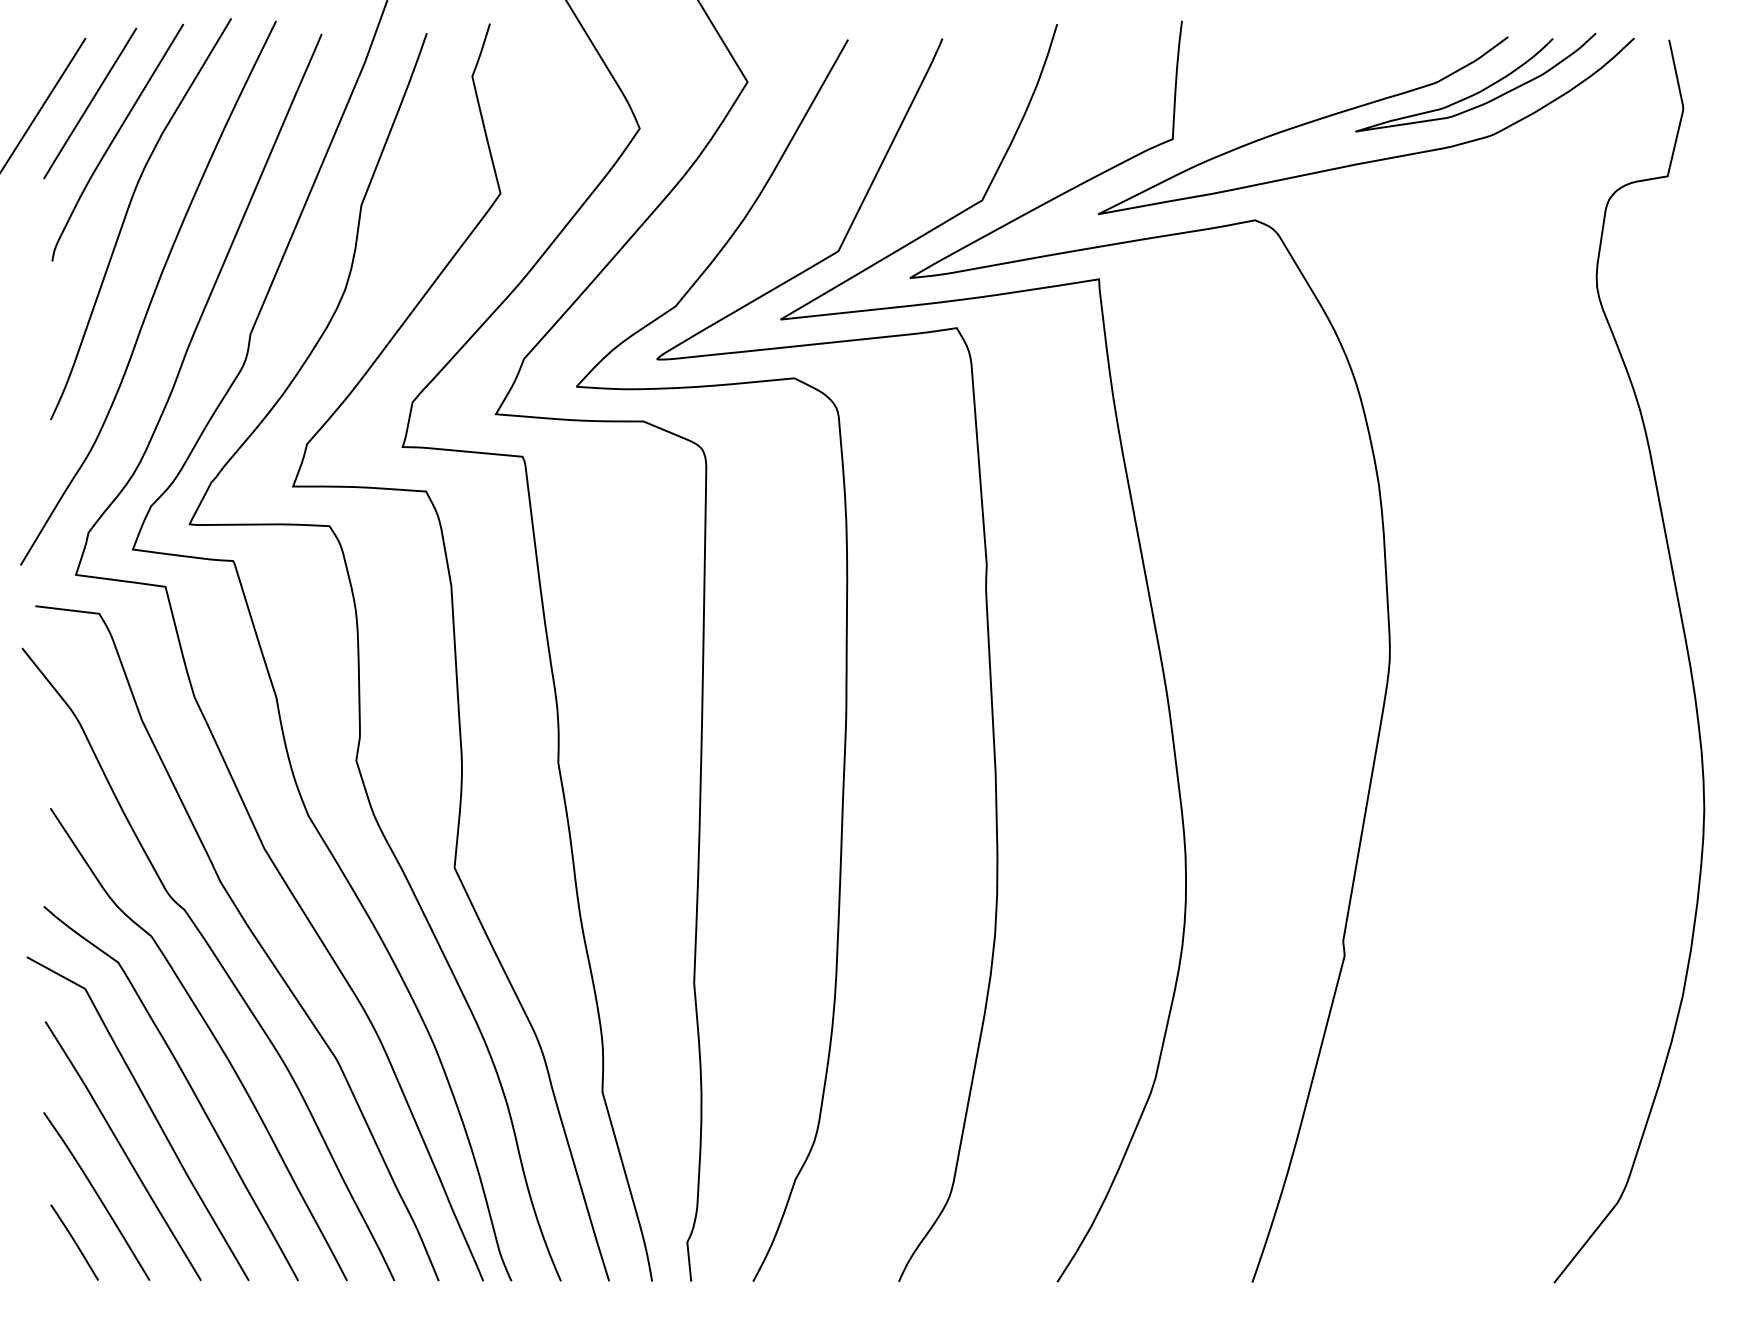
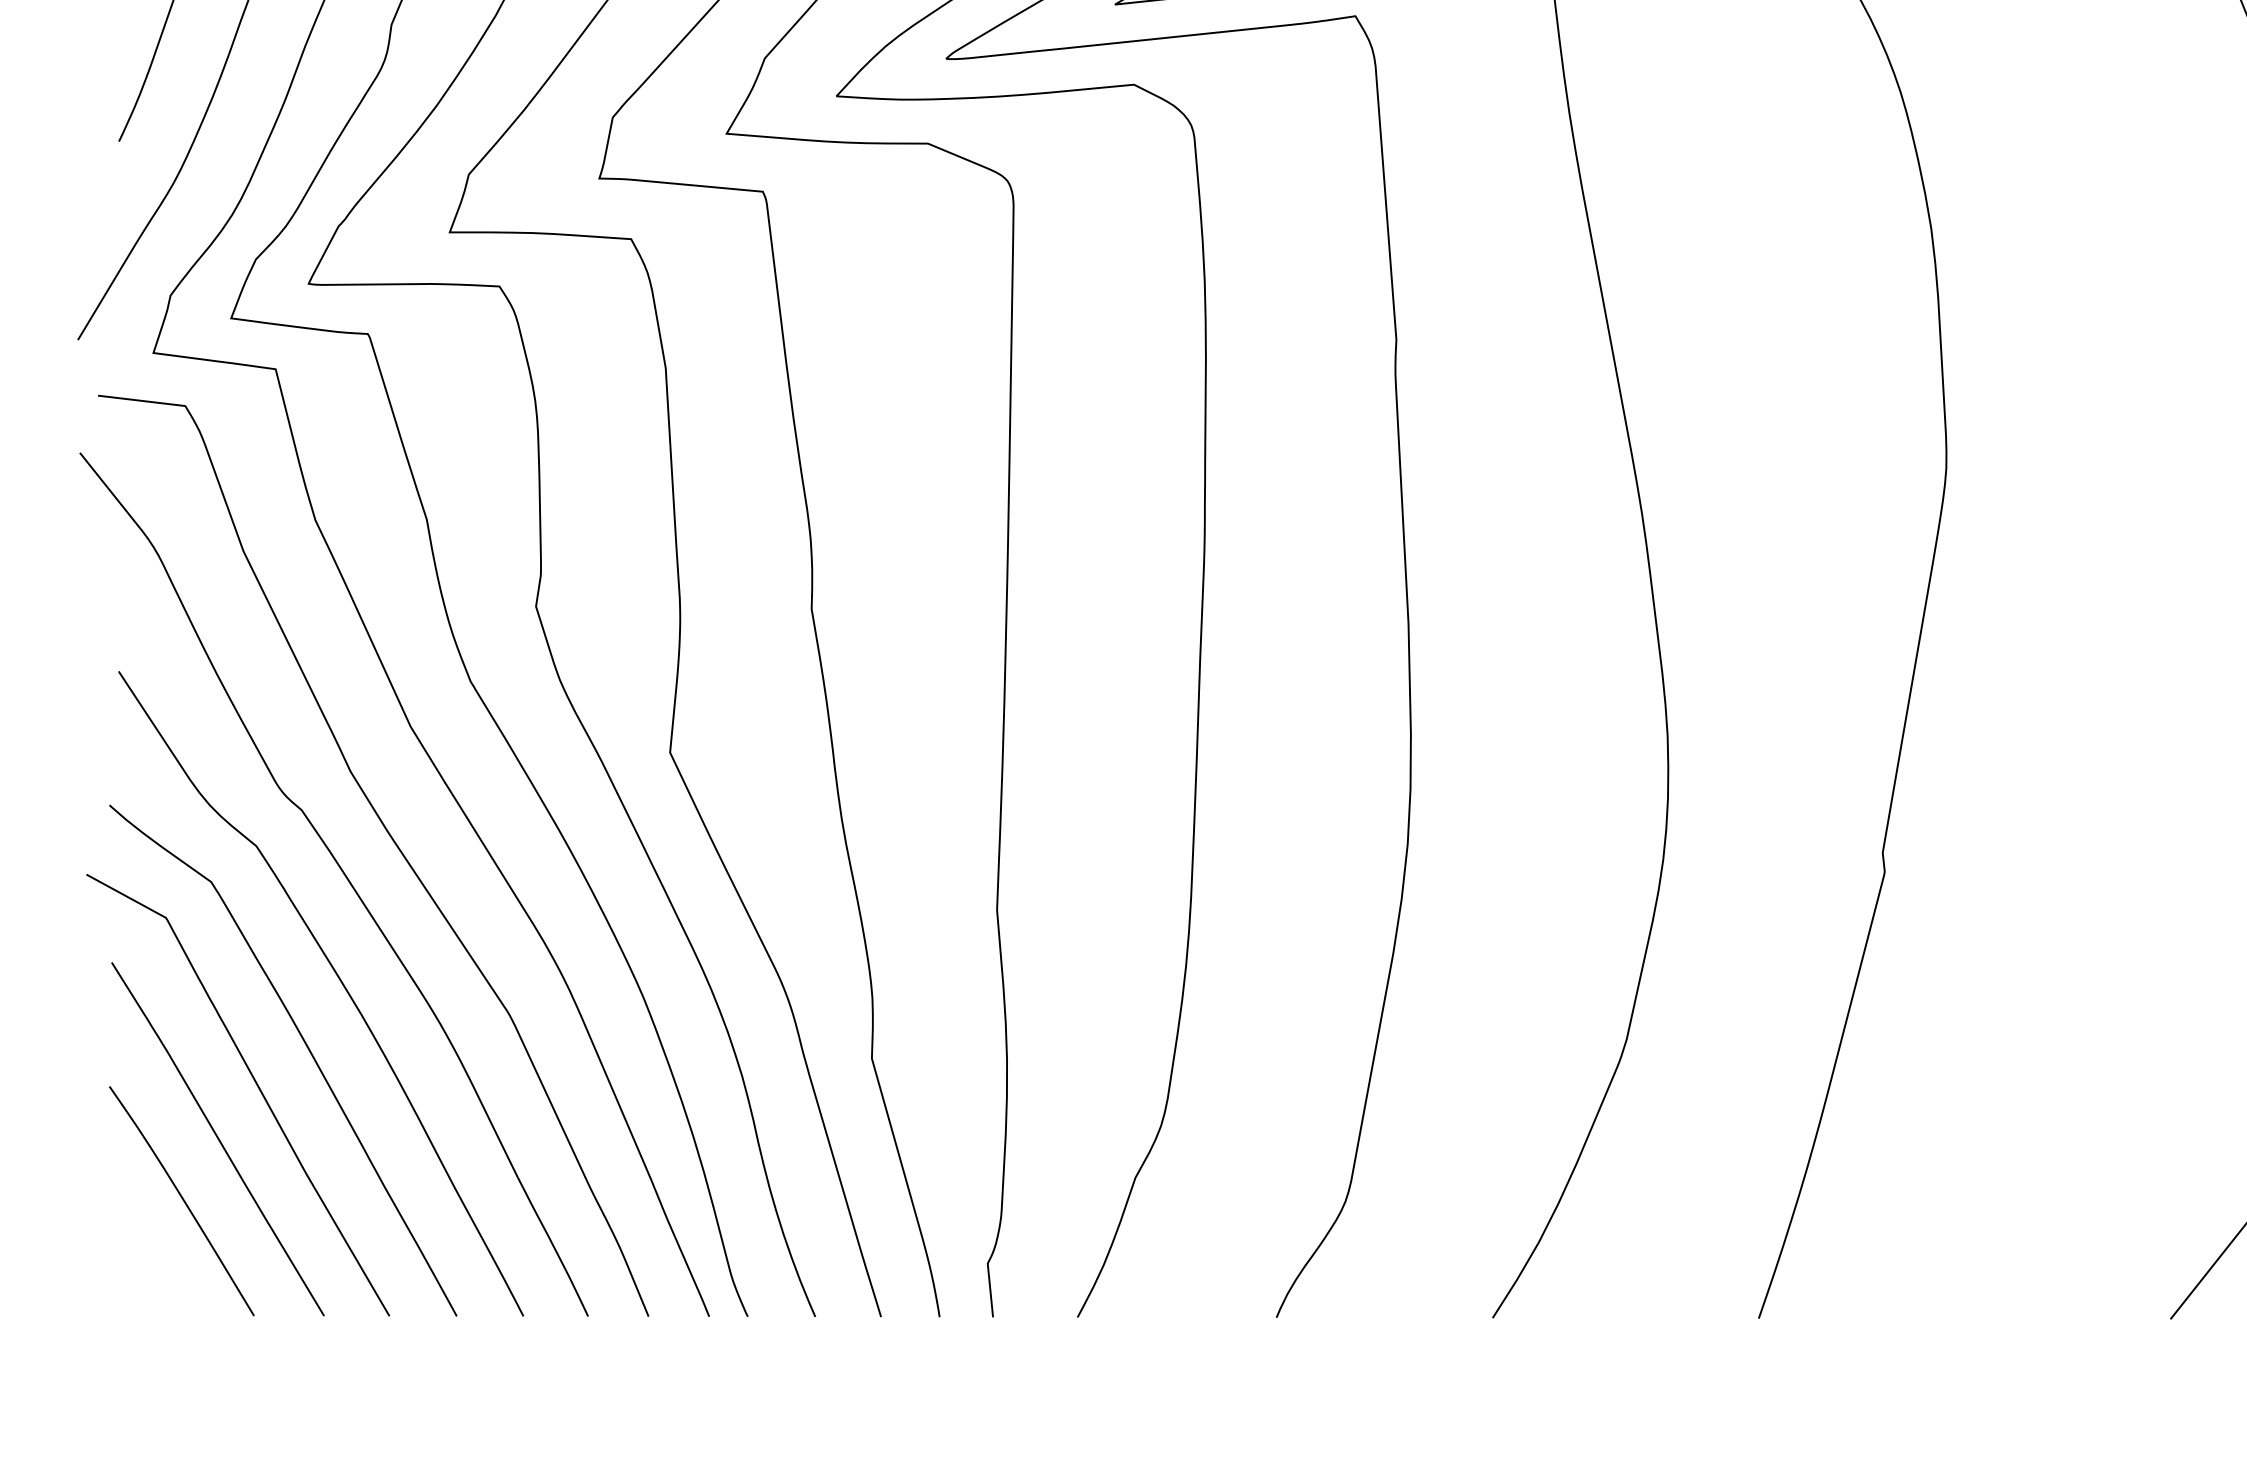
line: (74, 1242) -> (151, 1263), removed

